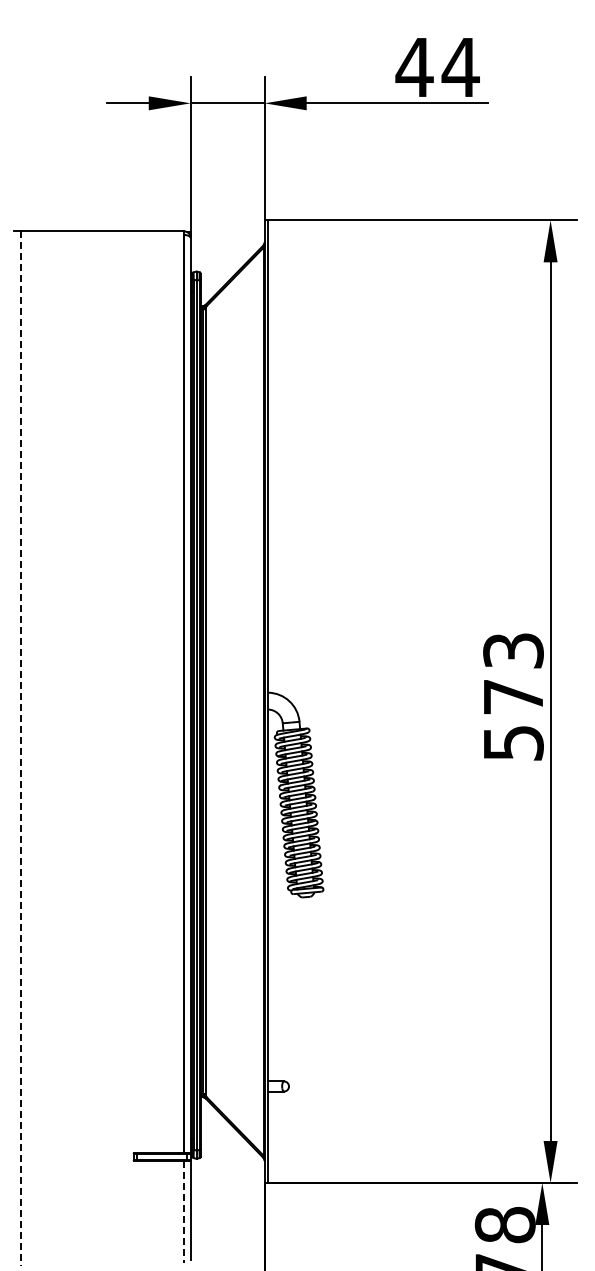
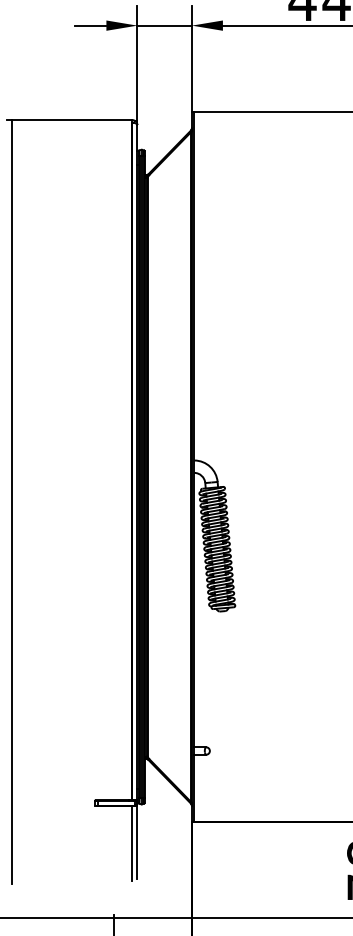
line: (21, 749) -> (12, 502), dashed -> solid
line: (184, 1211) -> (132, 843), dashed -> solid

